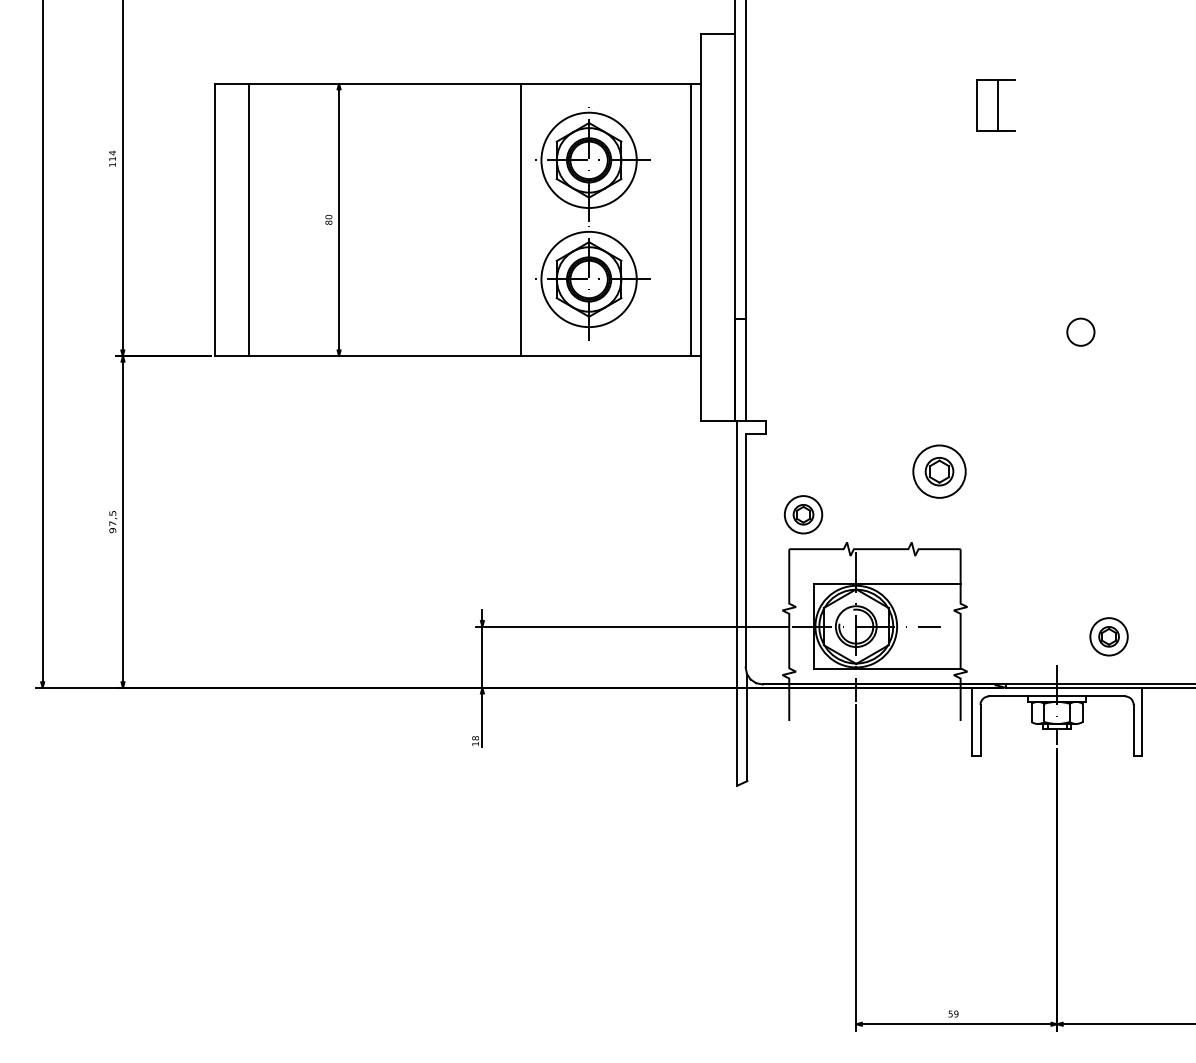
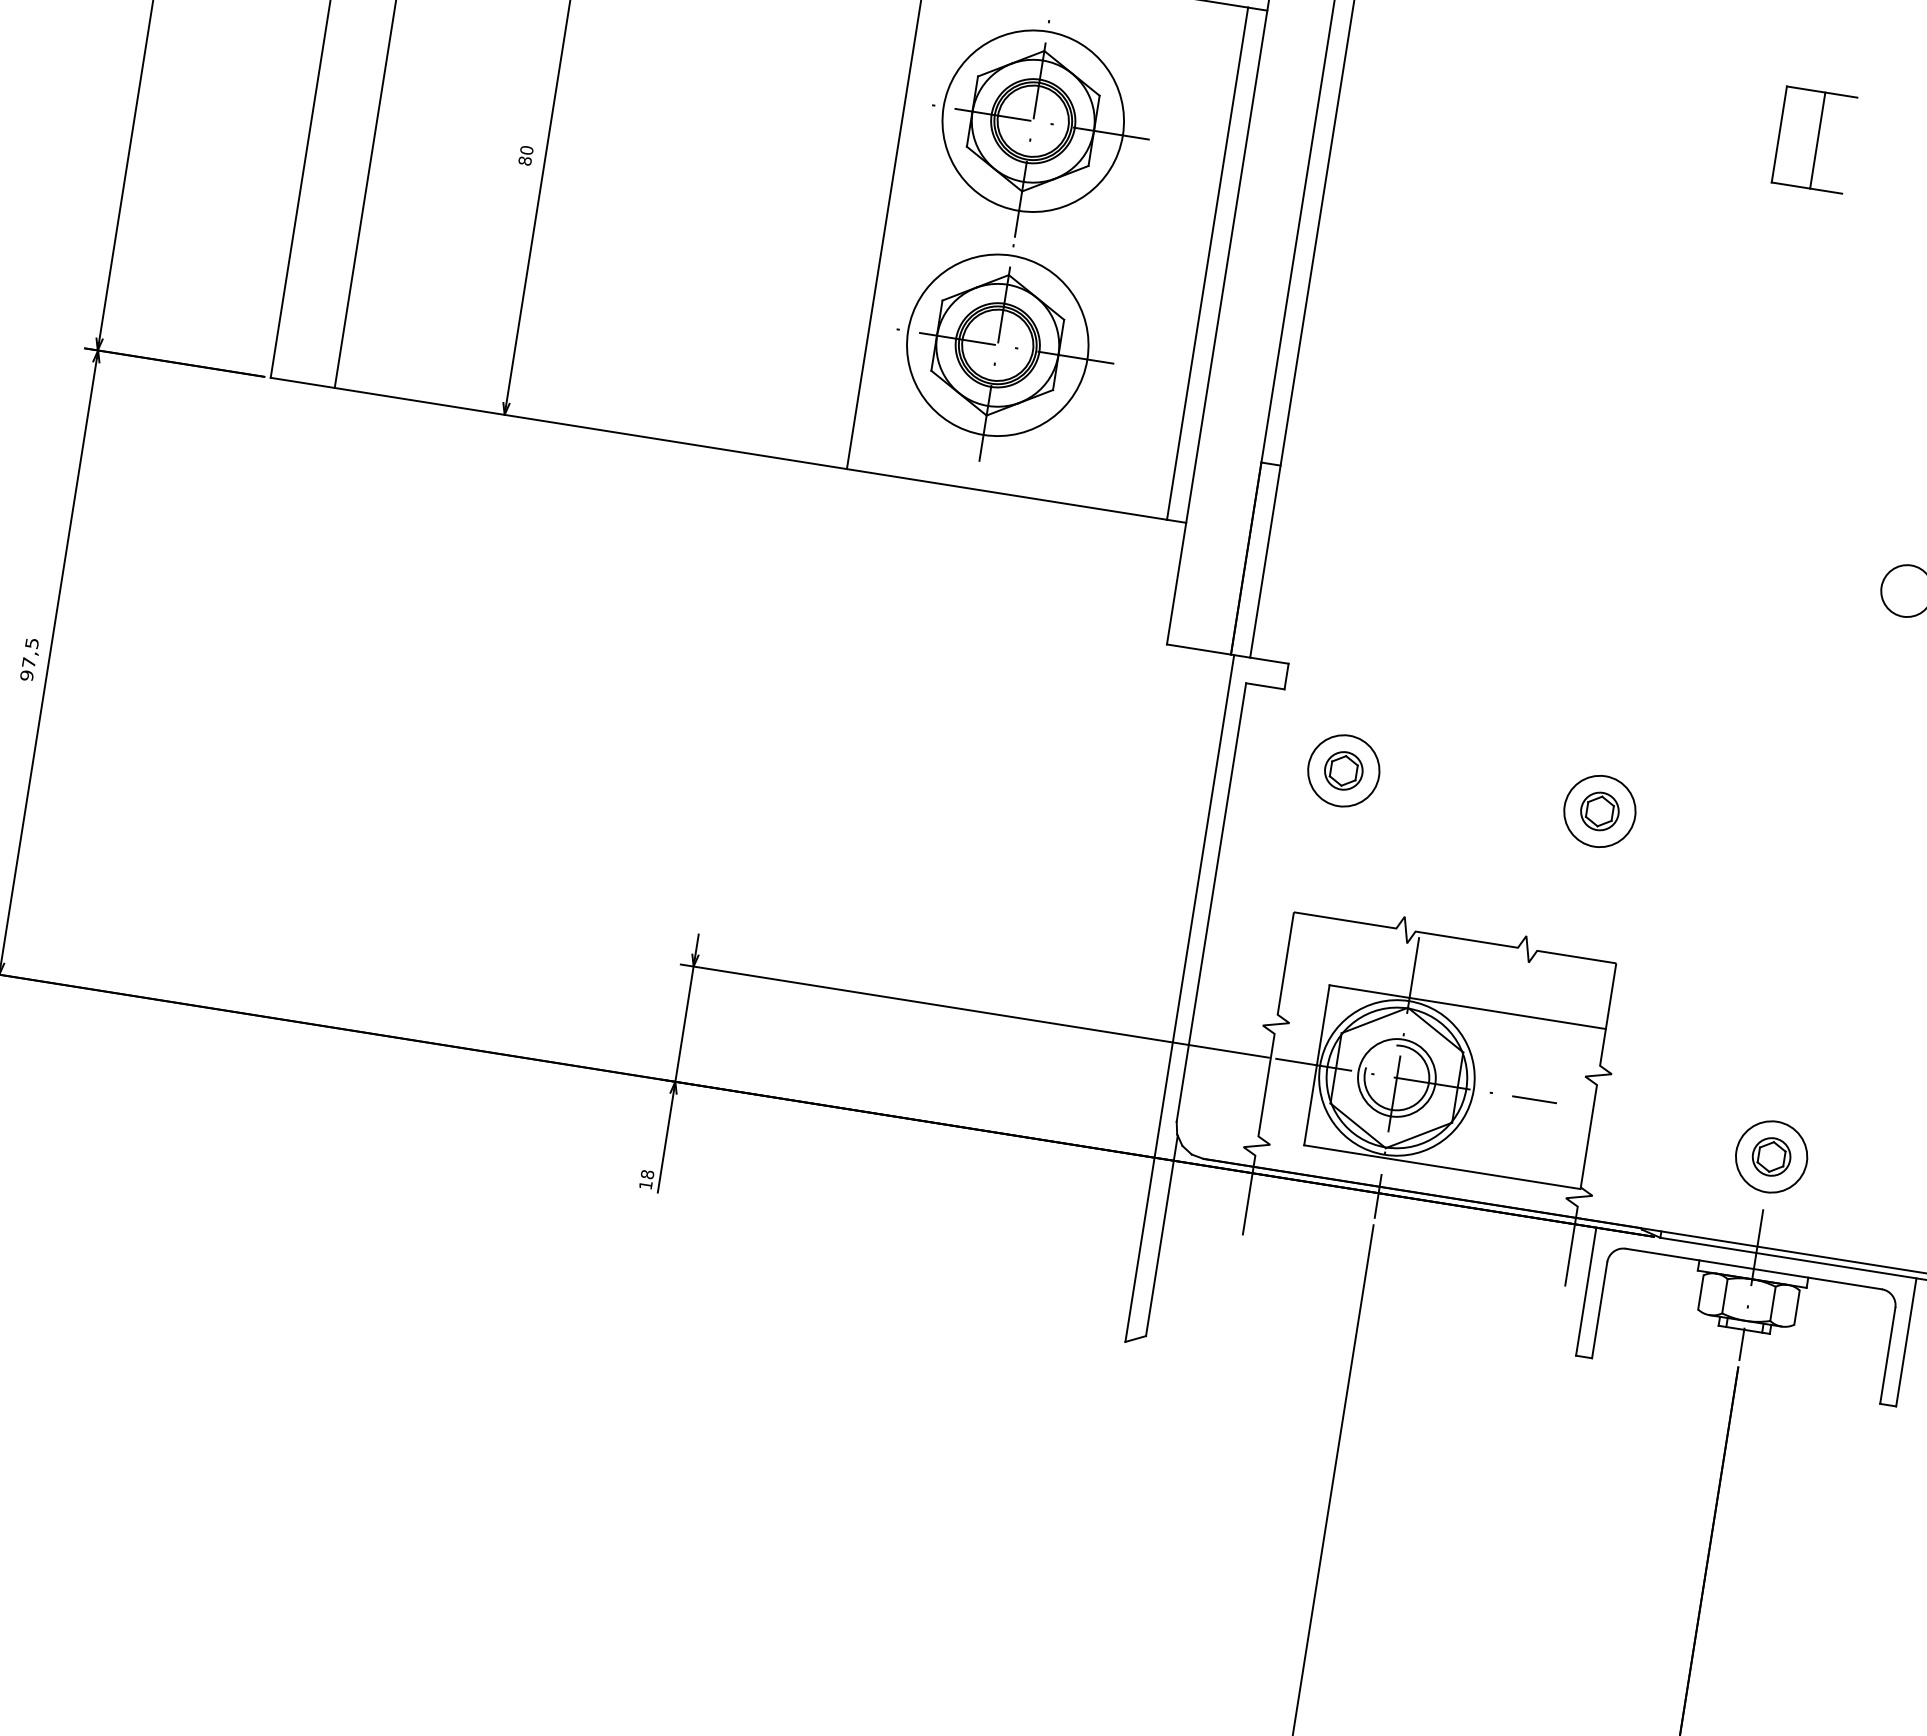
part: (939, 471) -> (1599, 810), size x0.71
part: (803, 514) -> (1343, 770), moved
part: (1108, 636) -> (1770, 1156), moved

